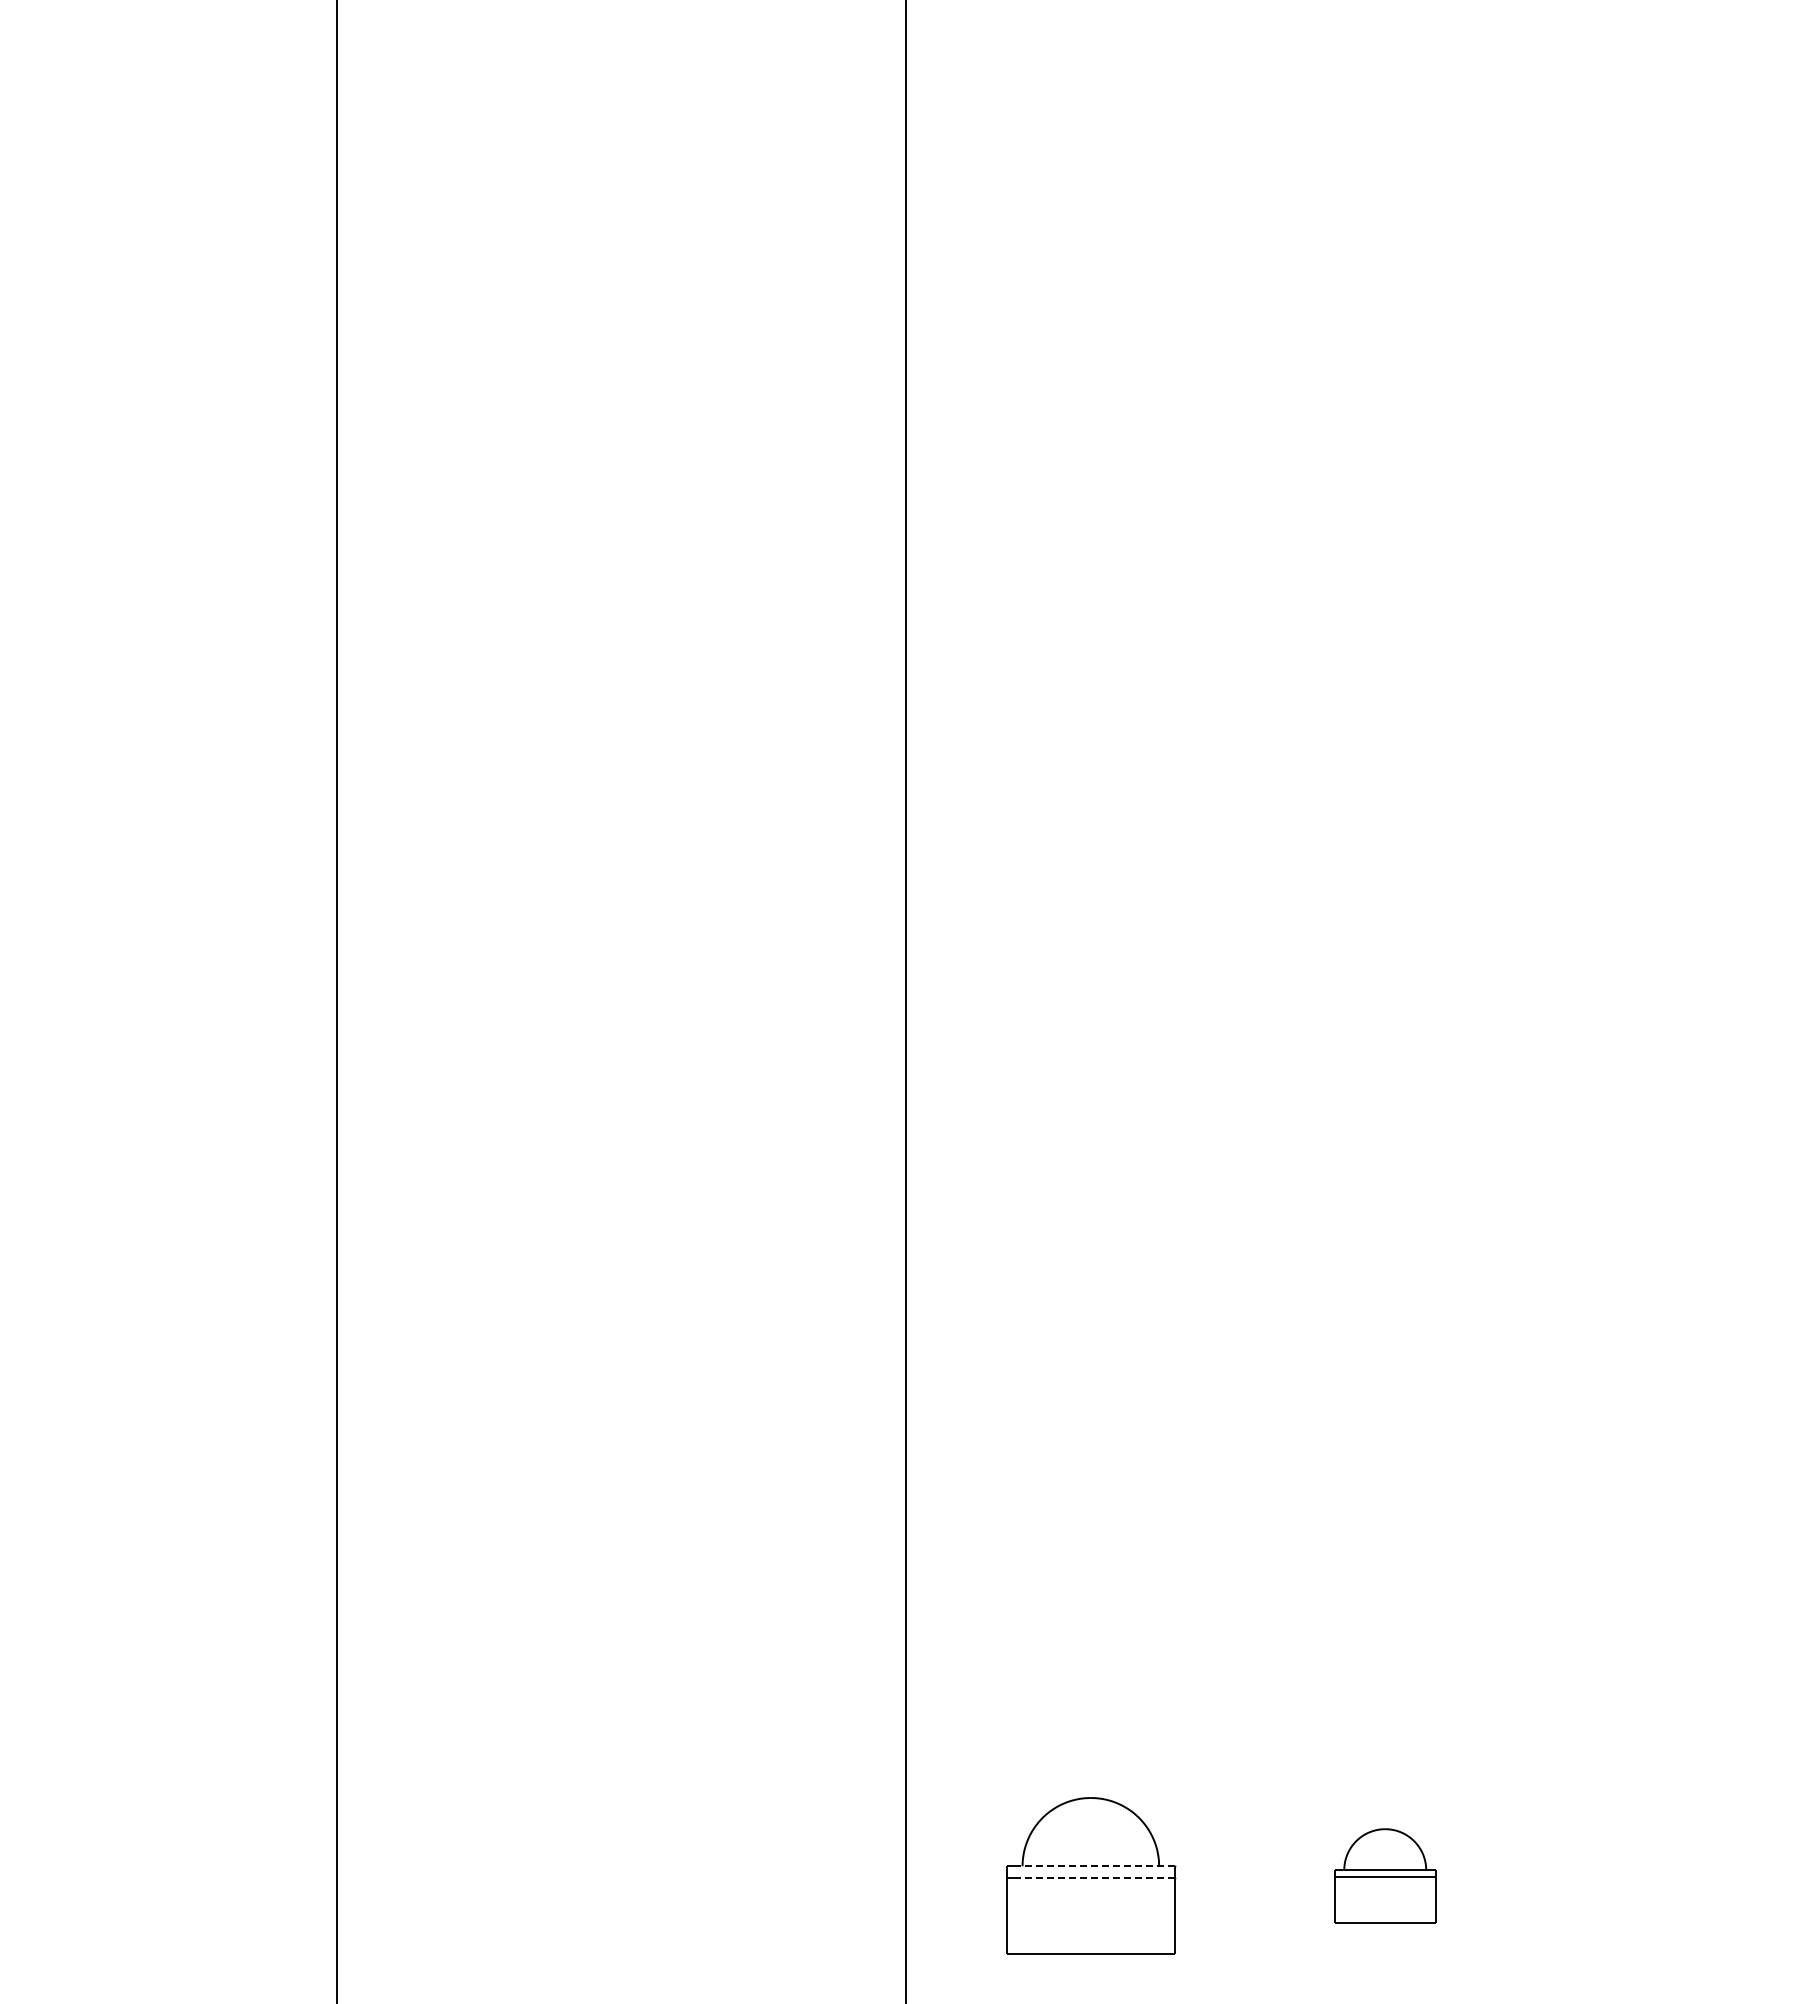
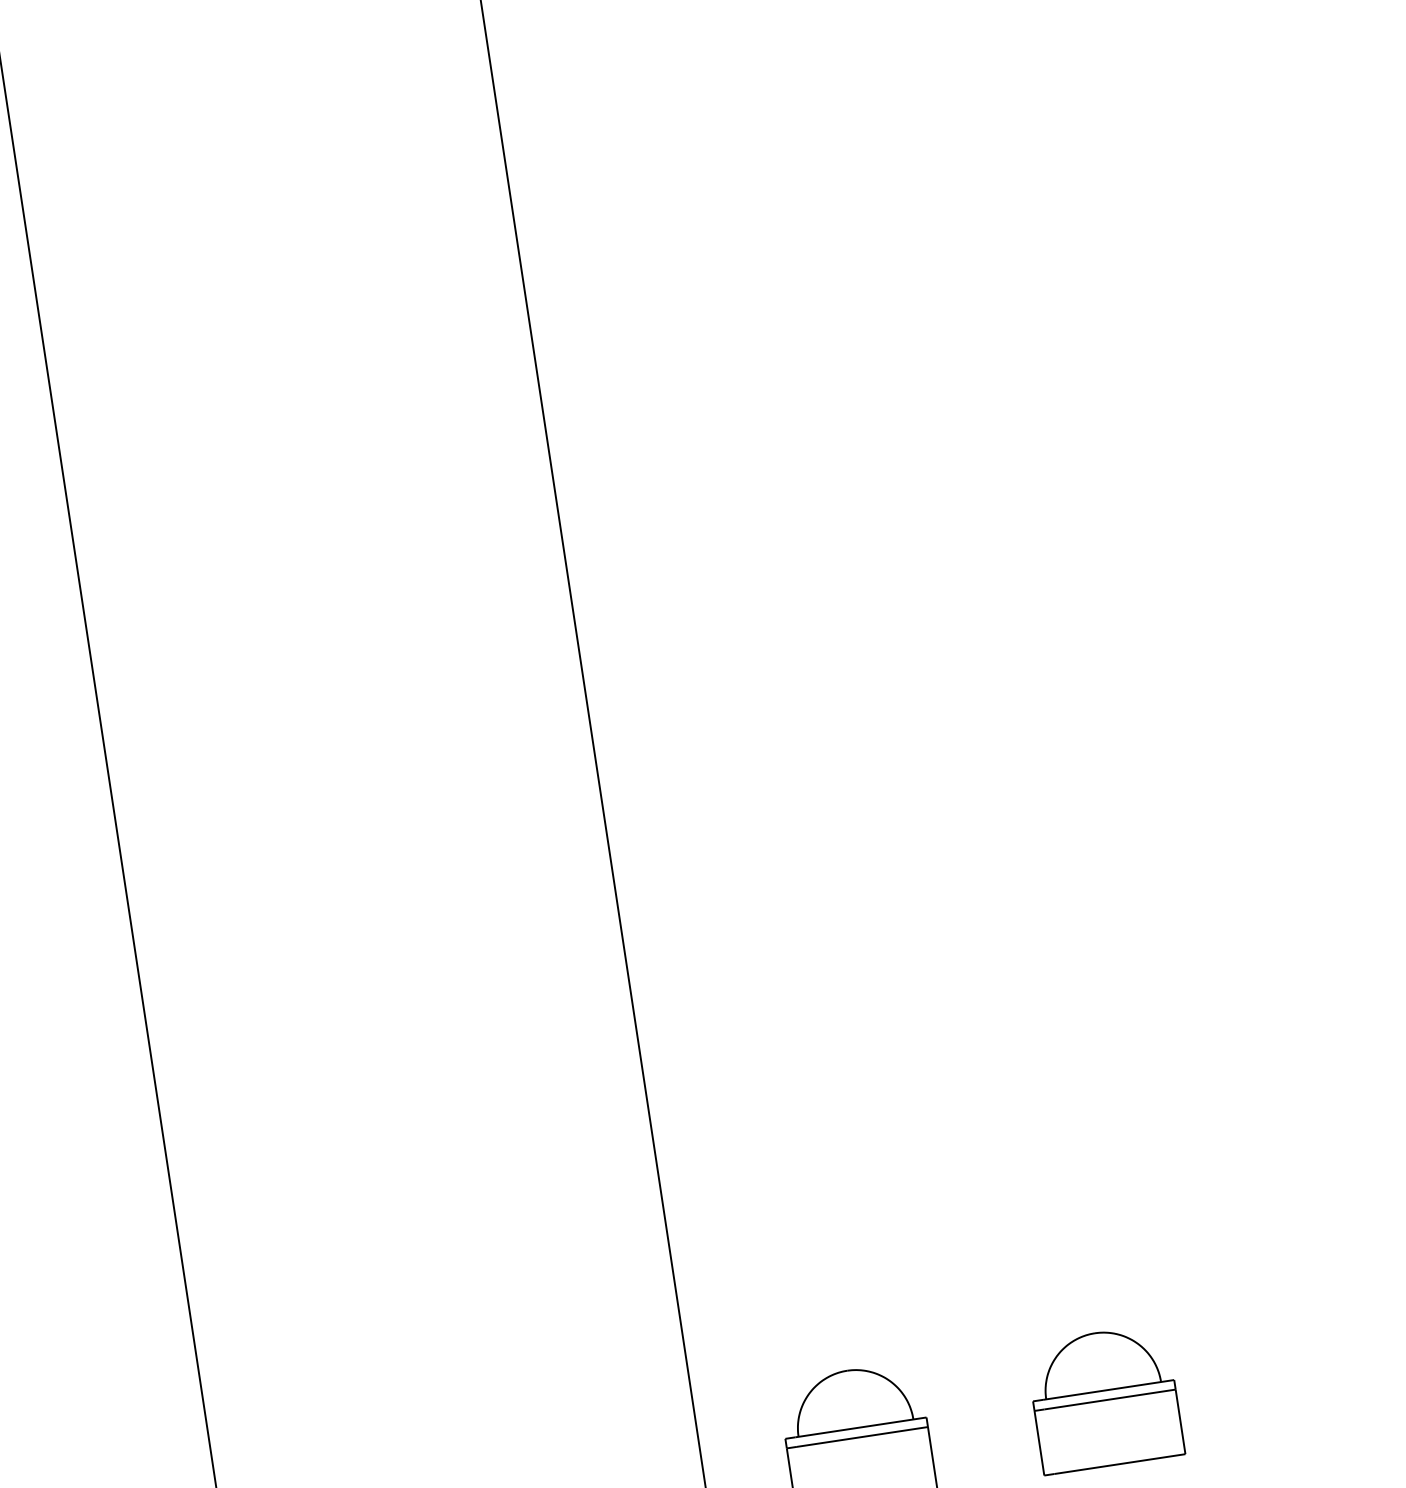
line: (1096, 1866) -> (860, 1427), dashed -> solid
part: (1384, 1875) -> (1104, 1398), size x1.67
line: (1096, 1877) -> (862, 1436), dashed -> solid

